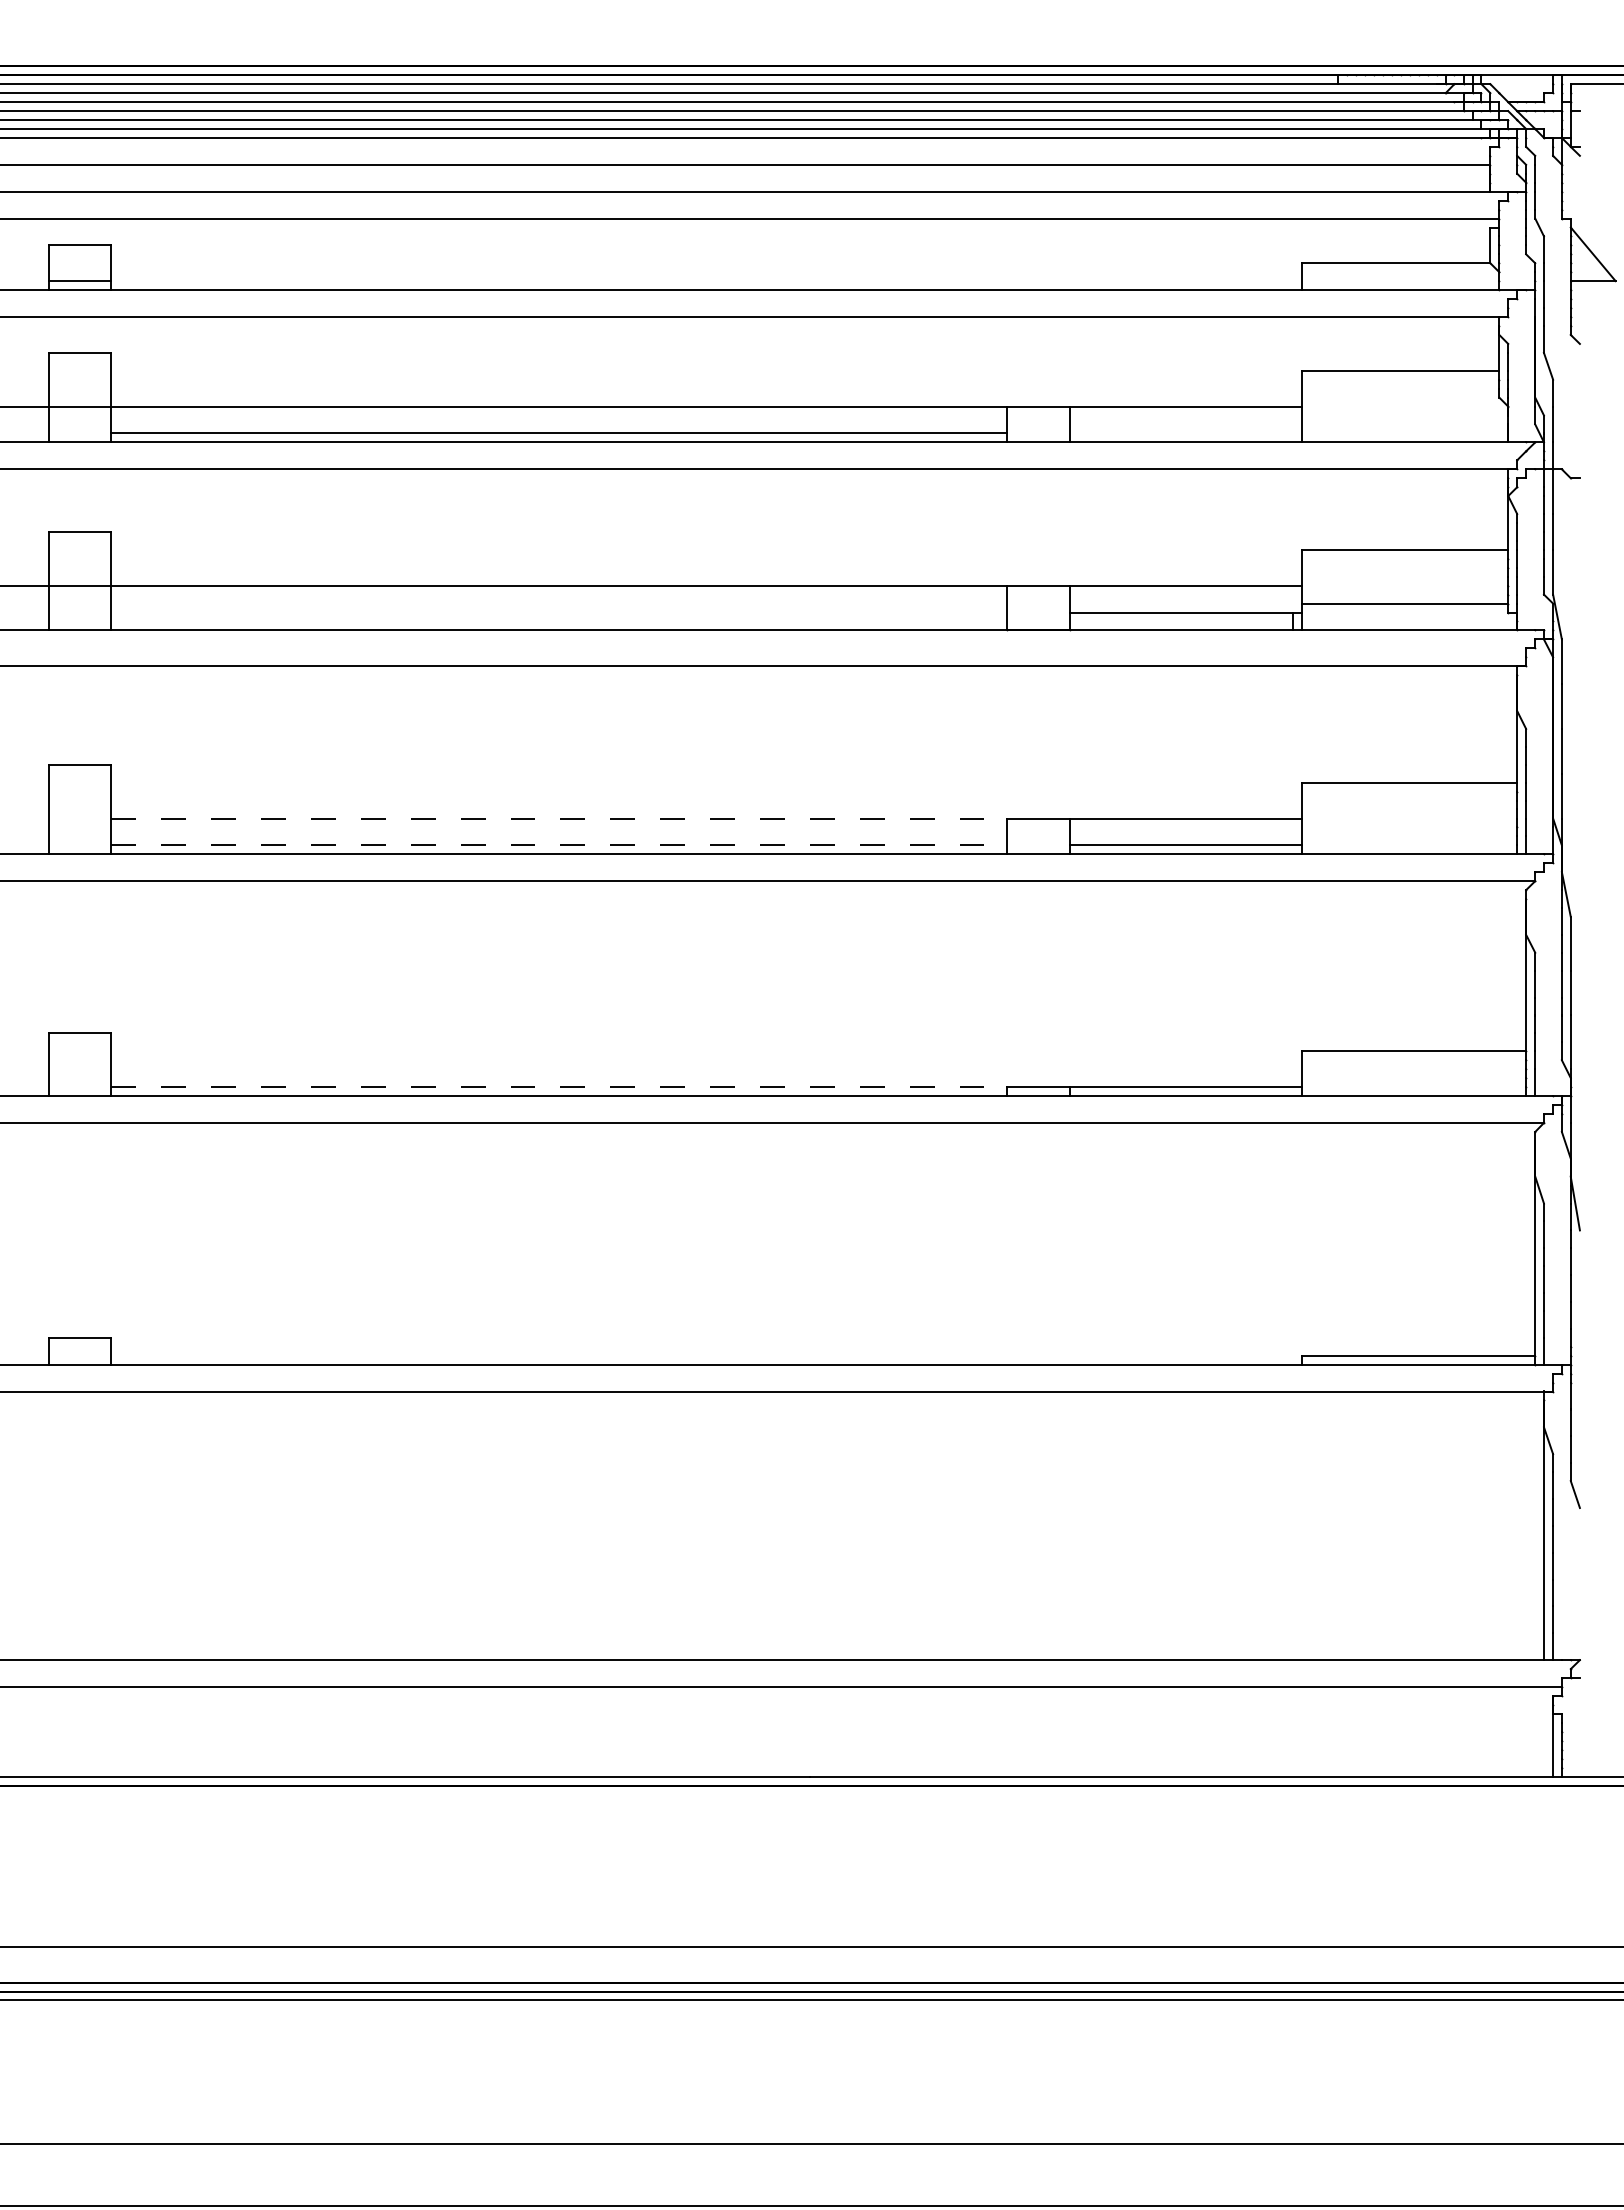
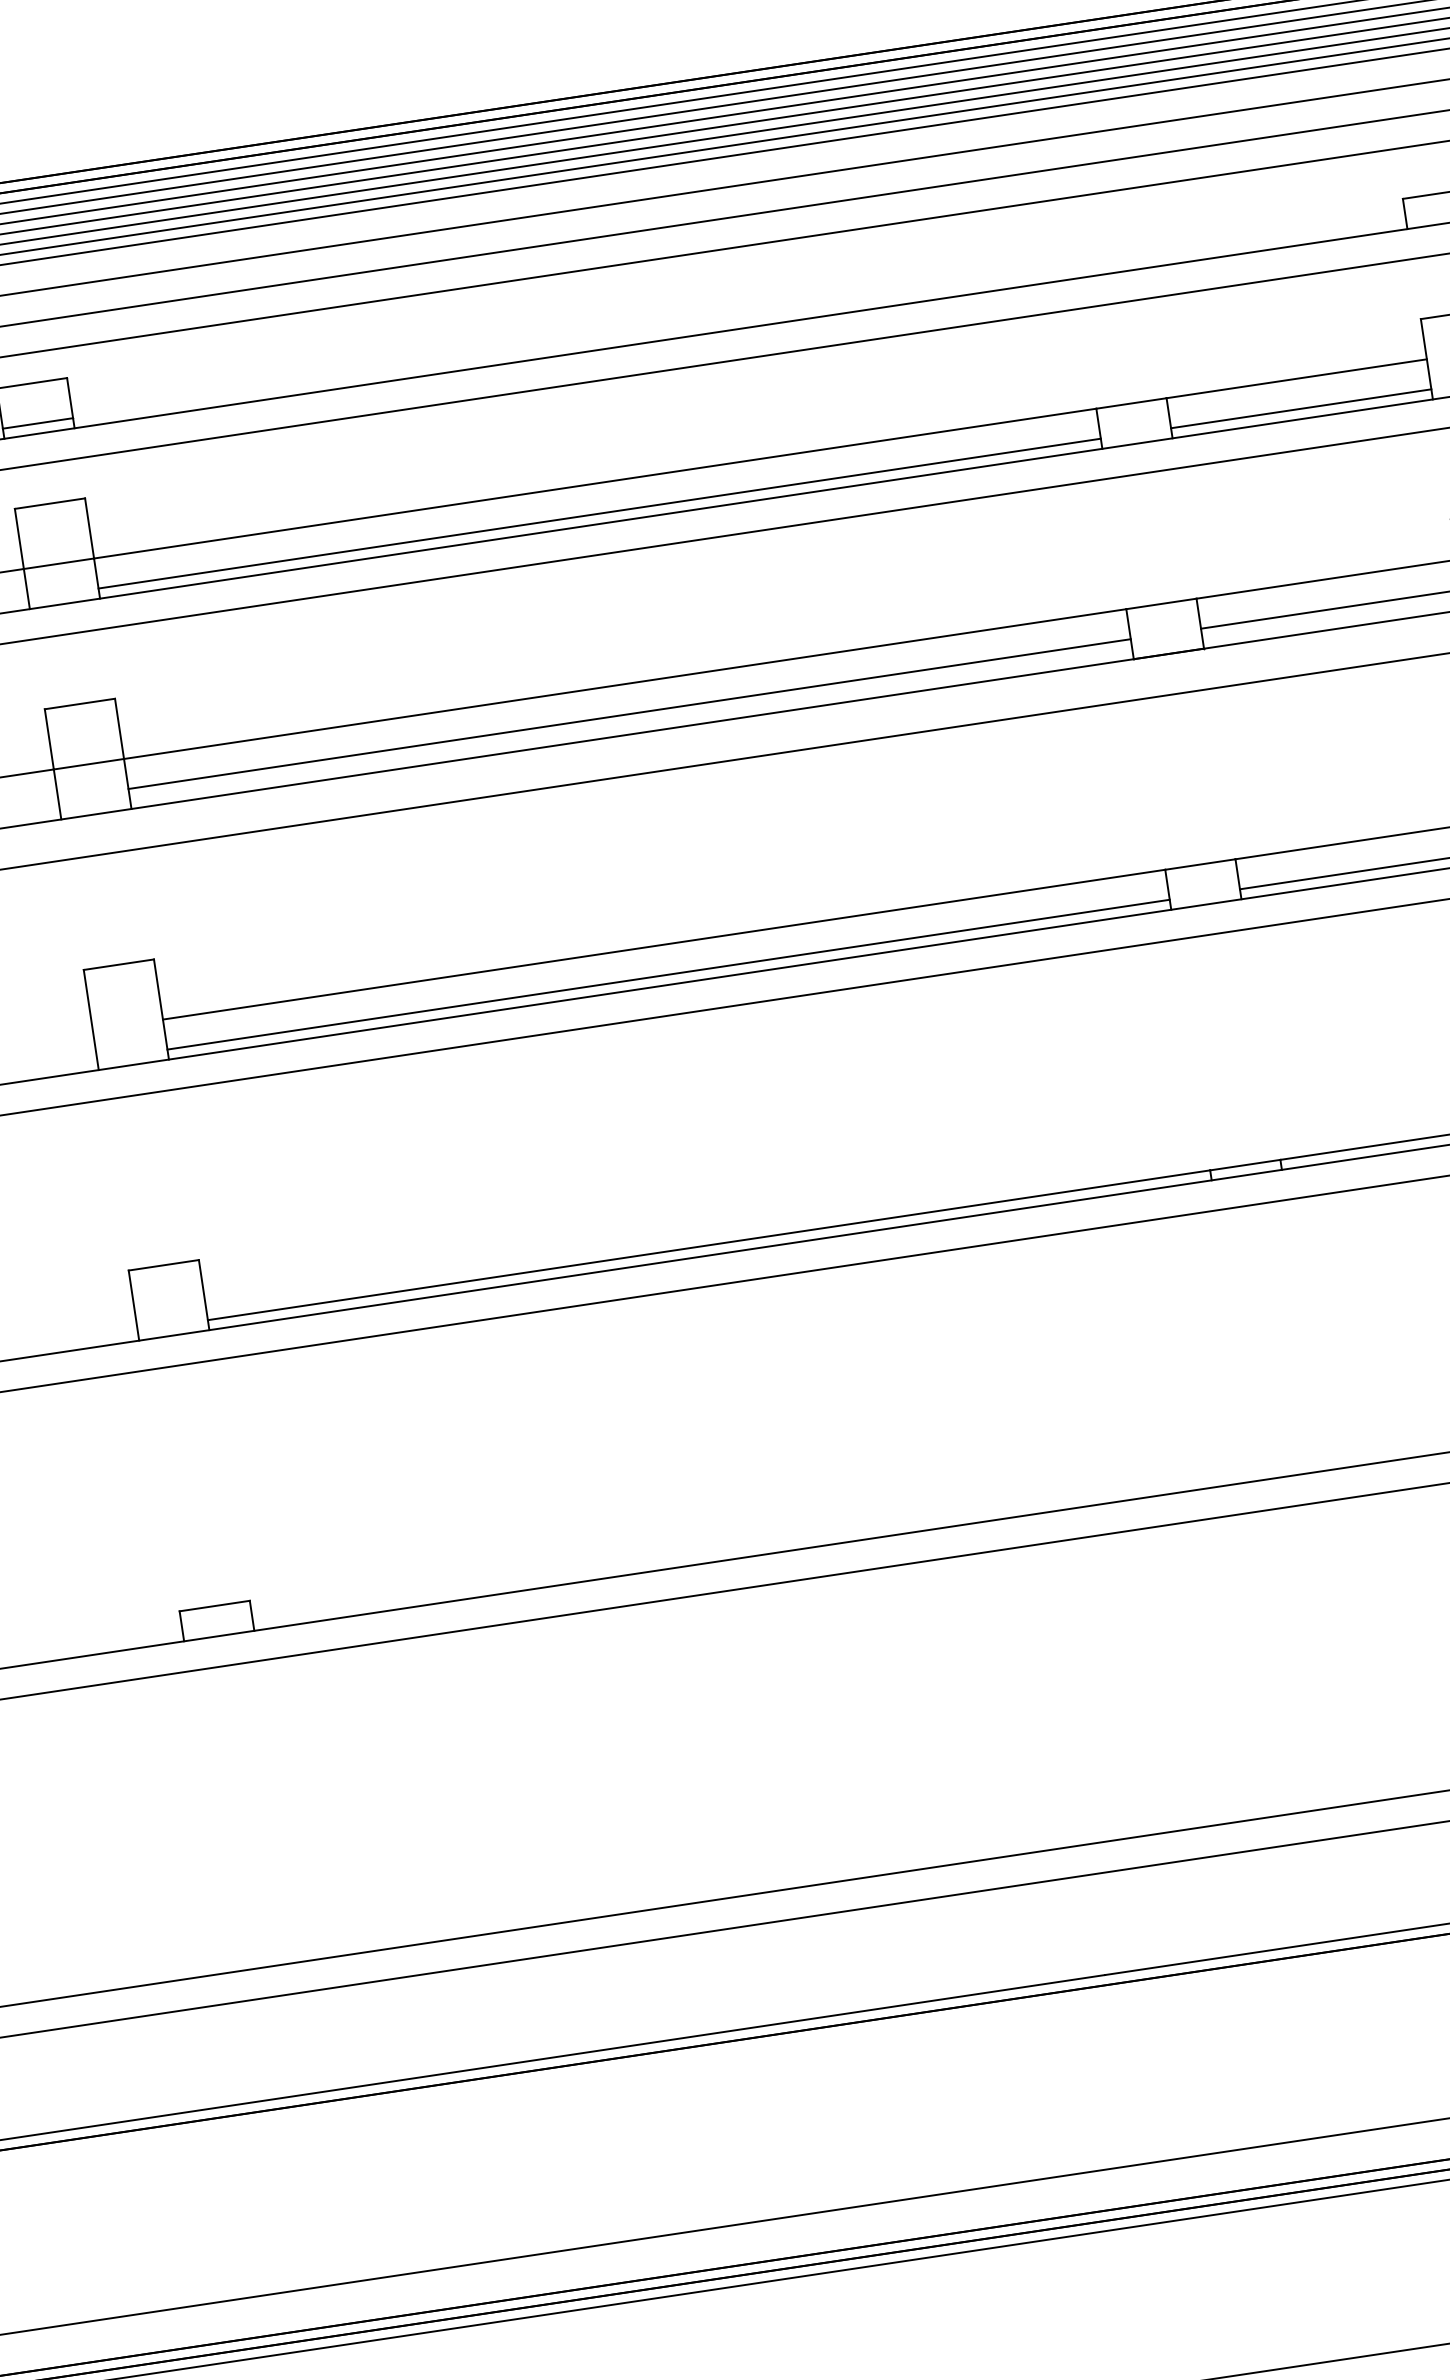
line: (1185, 433) -> (1300, 408), added
line: (558, 612) -> (628, 714), added
line: (559, 818) -> (664, 944), dashed -> solid
line: (559, 845) -> (669, 974), dashed -> solid
line: (559, 1087) -> (709, 1245), dashed -> solid

